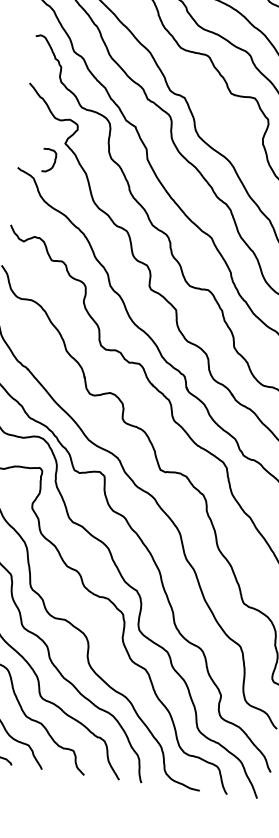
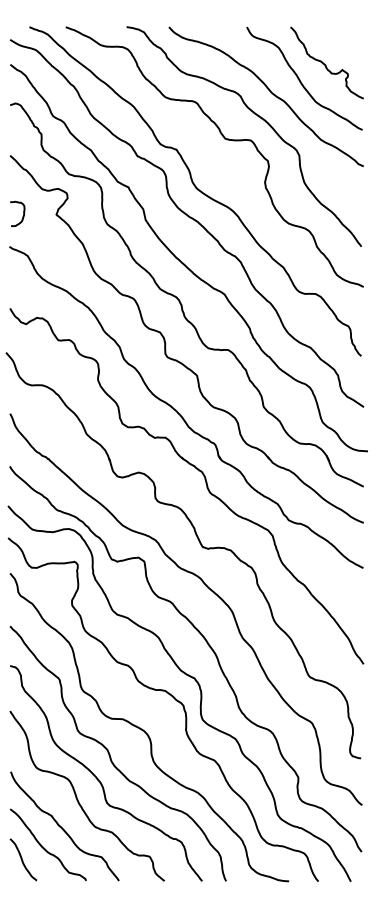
curve: (53, 163) -> (22, 216), moved

